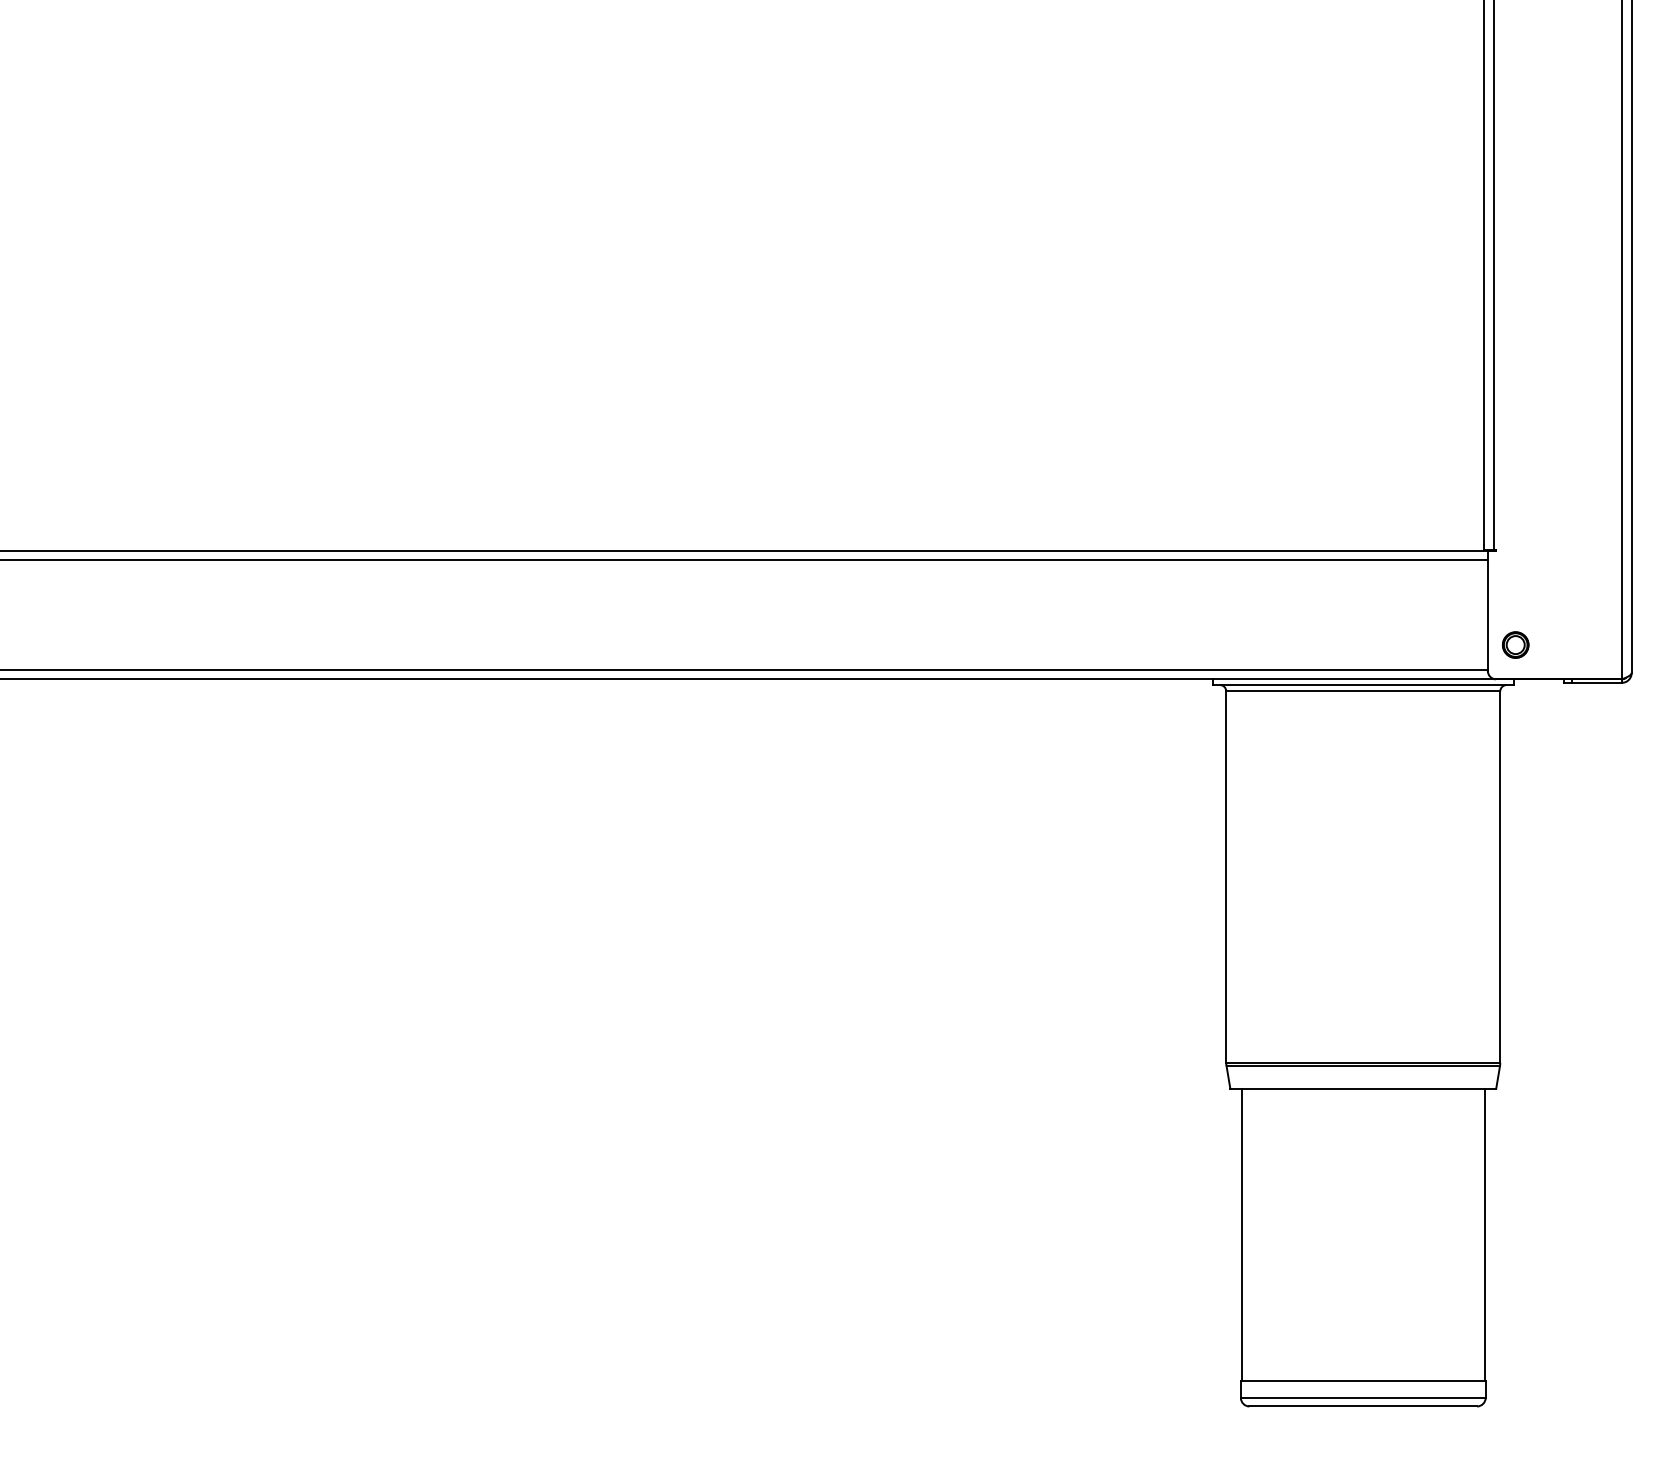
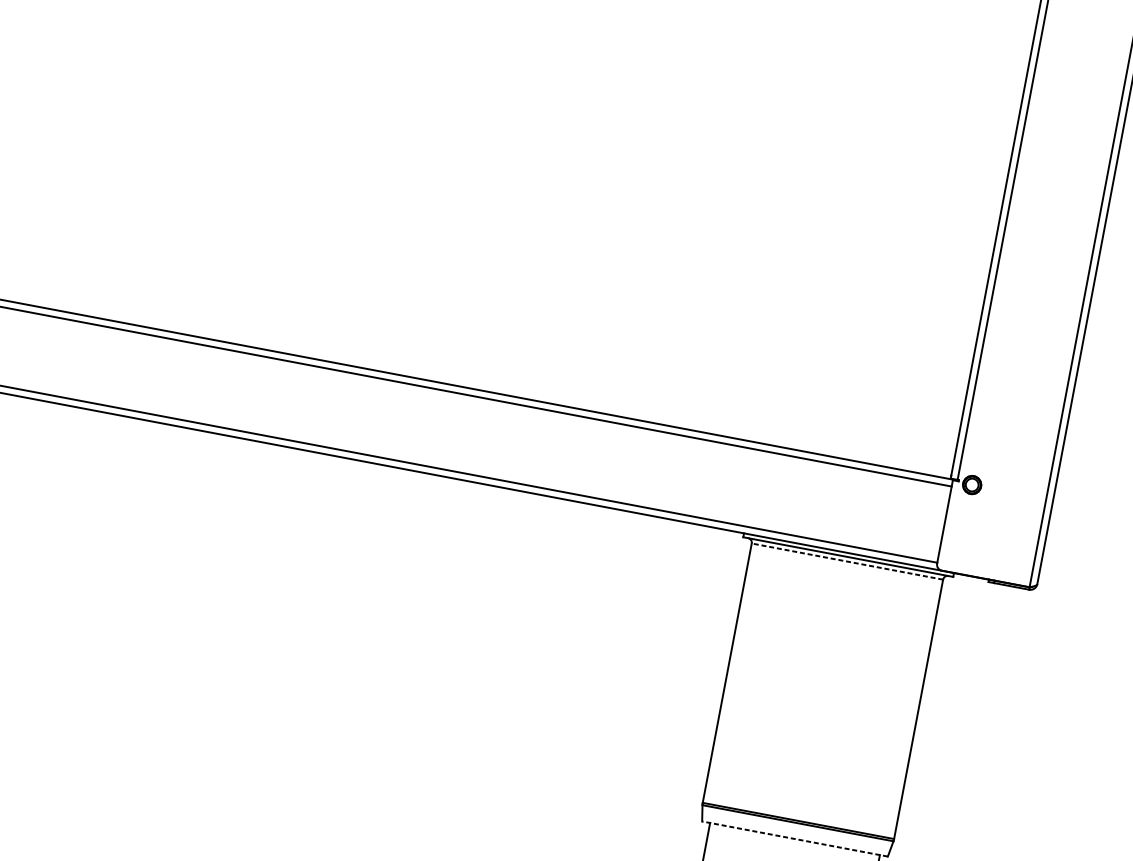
part: (1515, 644) -> (972, 484), moved
line: (1363, 691) -> (847, 561), solid -> dashed
line: (1363, 1088) -> (795, 838), solid -> dashed

